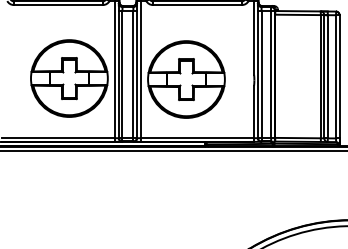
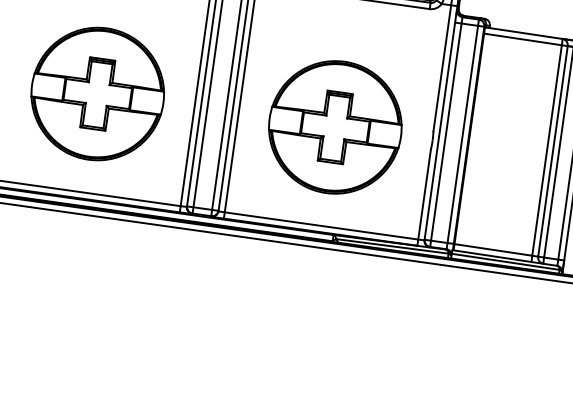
part: (69, 78) -> (97, 93), moved
part: (186, 79) -> (335, 127), moved

